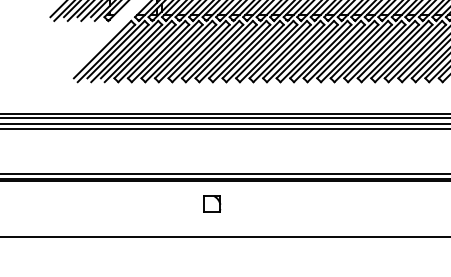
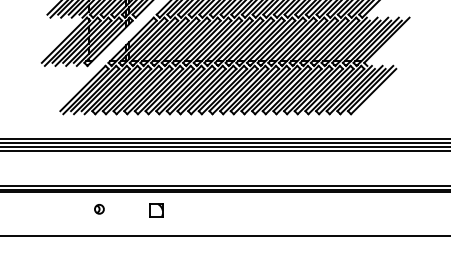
part: (123, 203) -> (99, 209), added
part: (212, 204) -> (156, 210), moved

